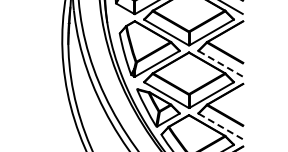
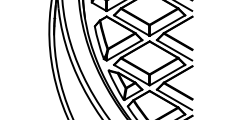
line: (221, 64) -> (175, 50), dashed -> solid
line: (221, 126) -> (175, 99), dashed -> solid

